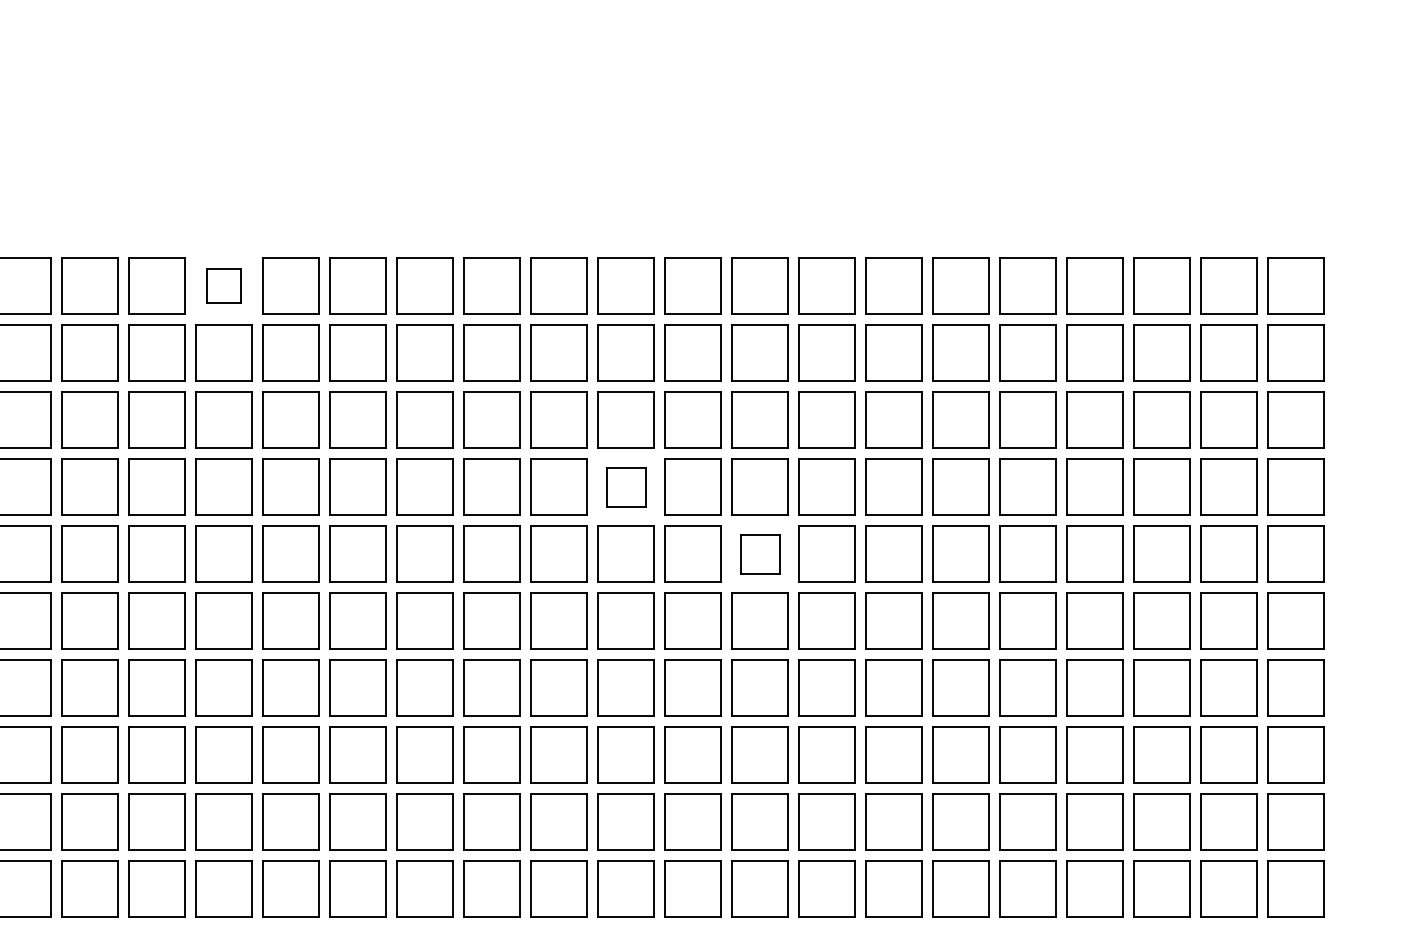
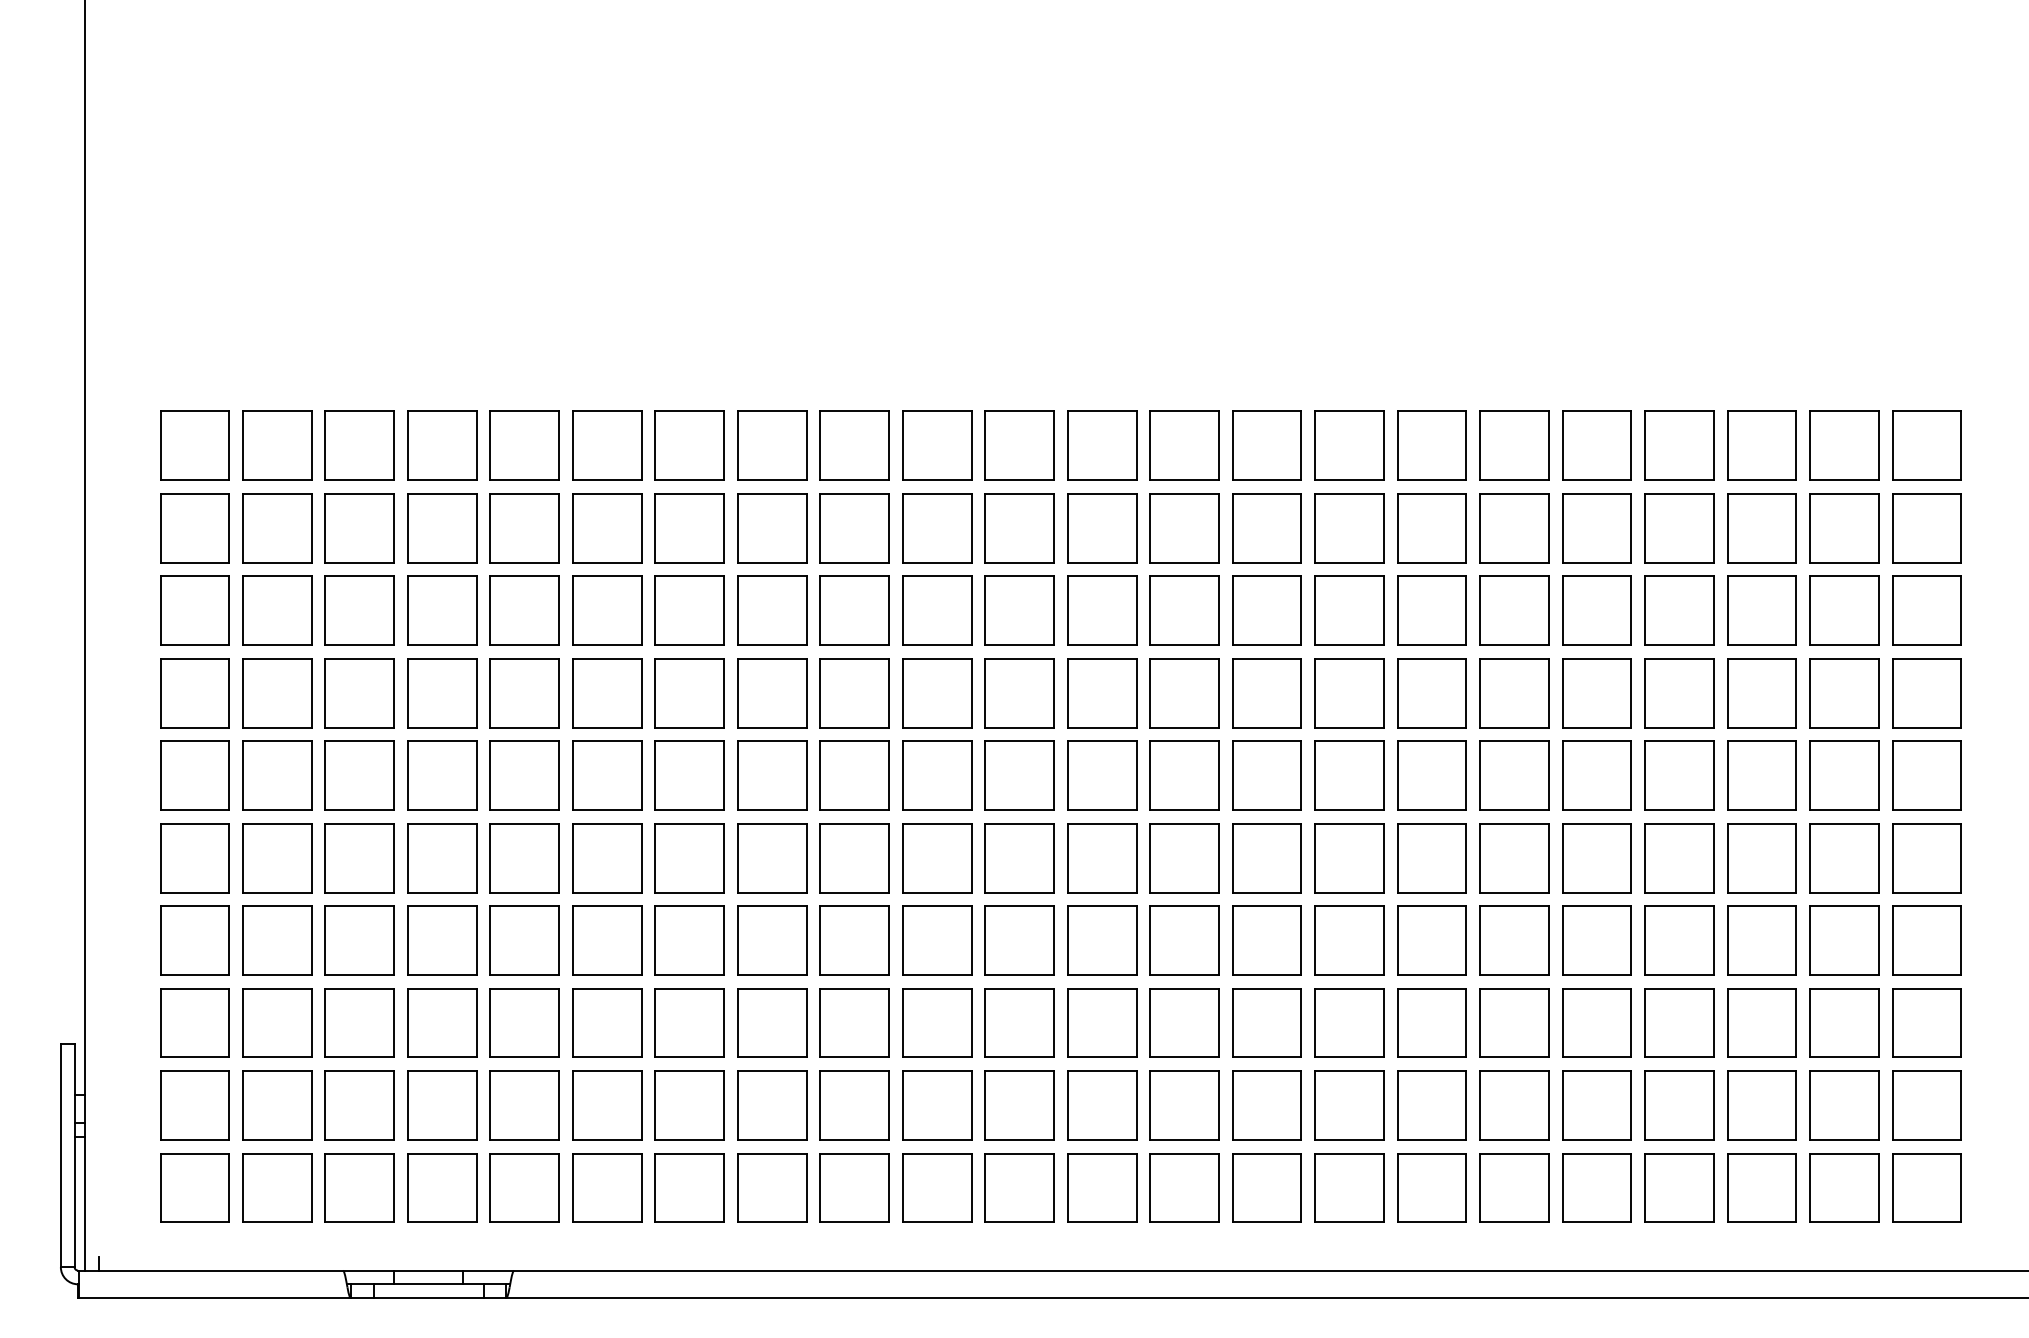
part: (224, 285) -> (607, 445), size x1.67
part: (626, 487) -> (1102, 693), size x1.43
part: (759, 554) -> (1266, 775), size x1.43

